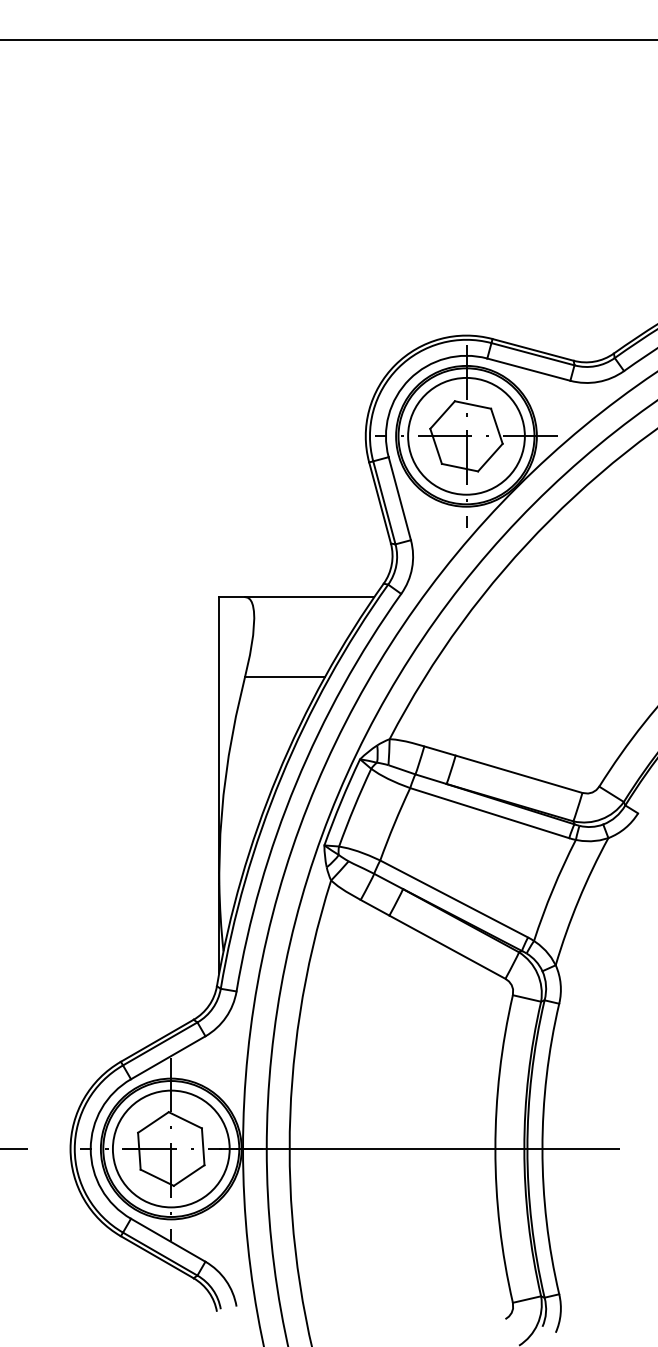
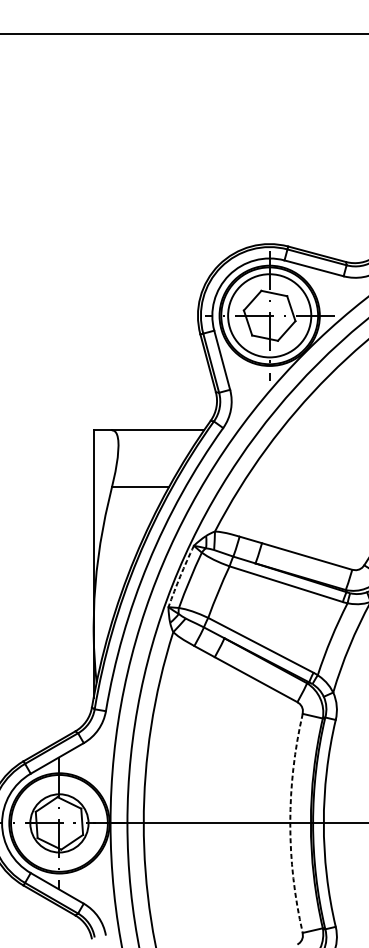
arc: (341, 801) -> (180, 575), solid -> dashed
circle: (170, 1148) -> (58, 823), size x0.7
arc: (495, 1149) -> (290, 823), solid -> dashed

